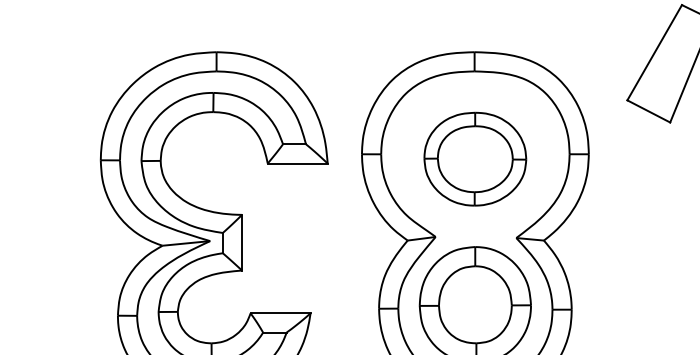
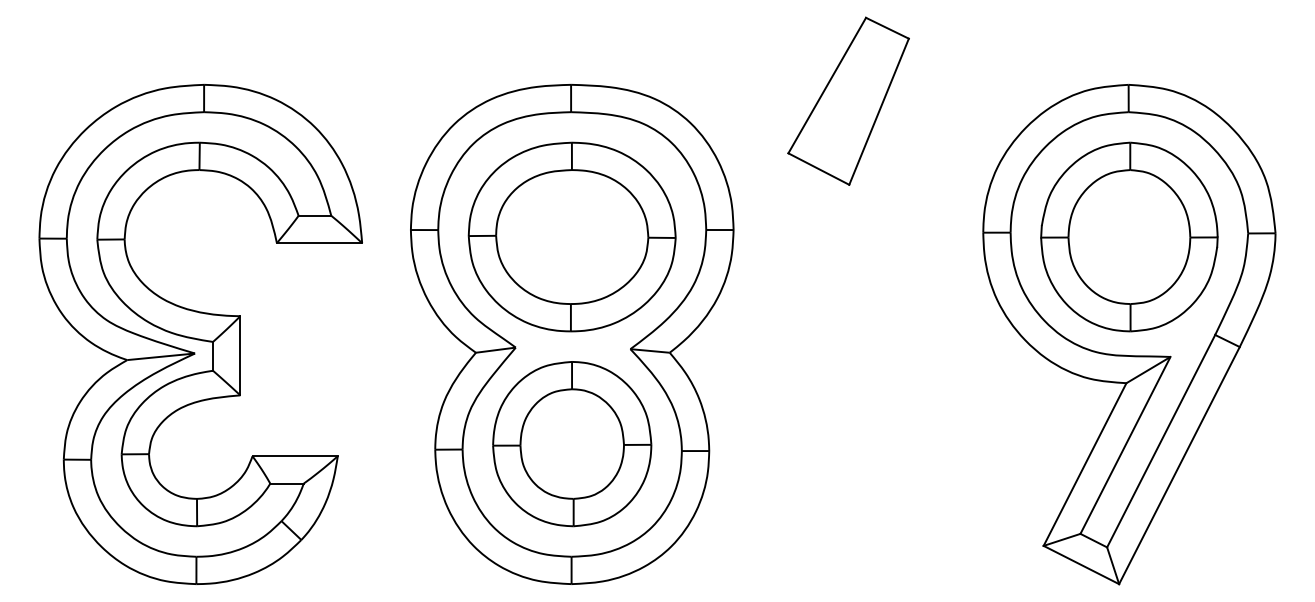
part: (474, 158) -> (571, 236), size x1.43

